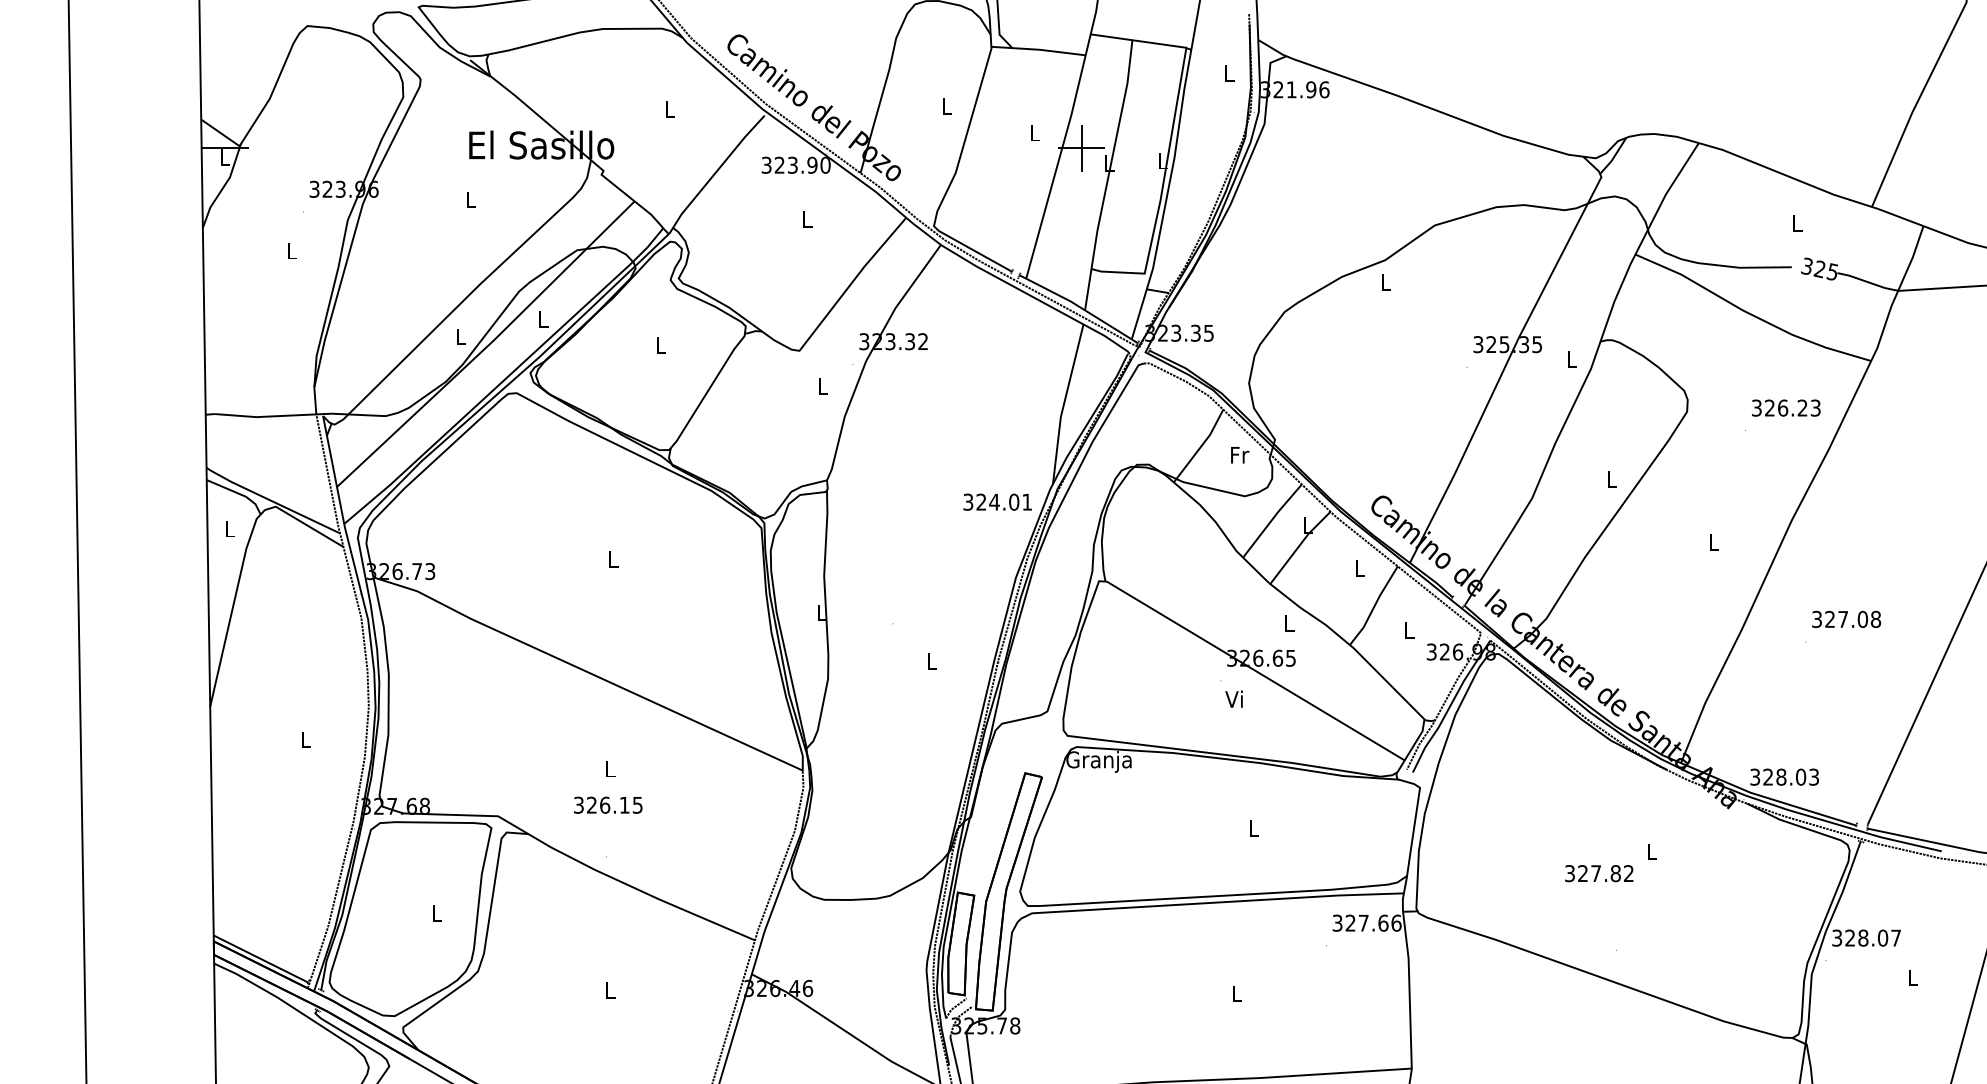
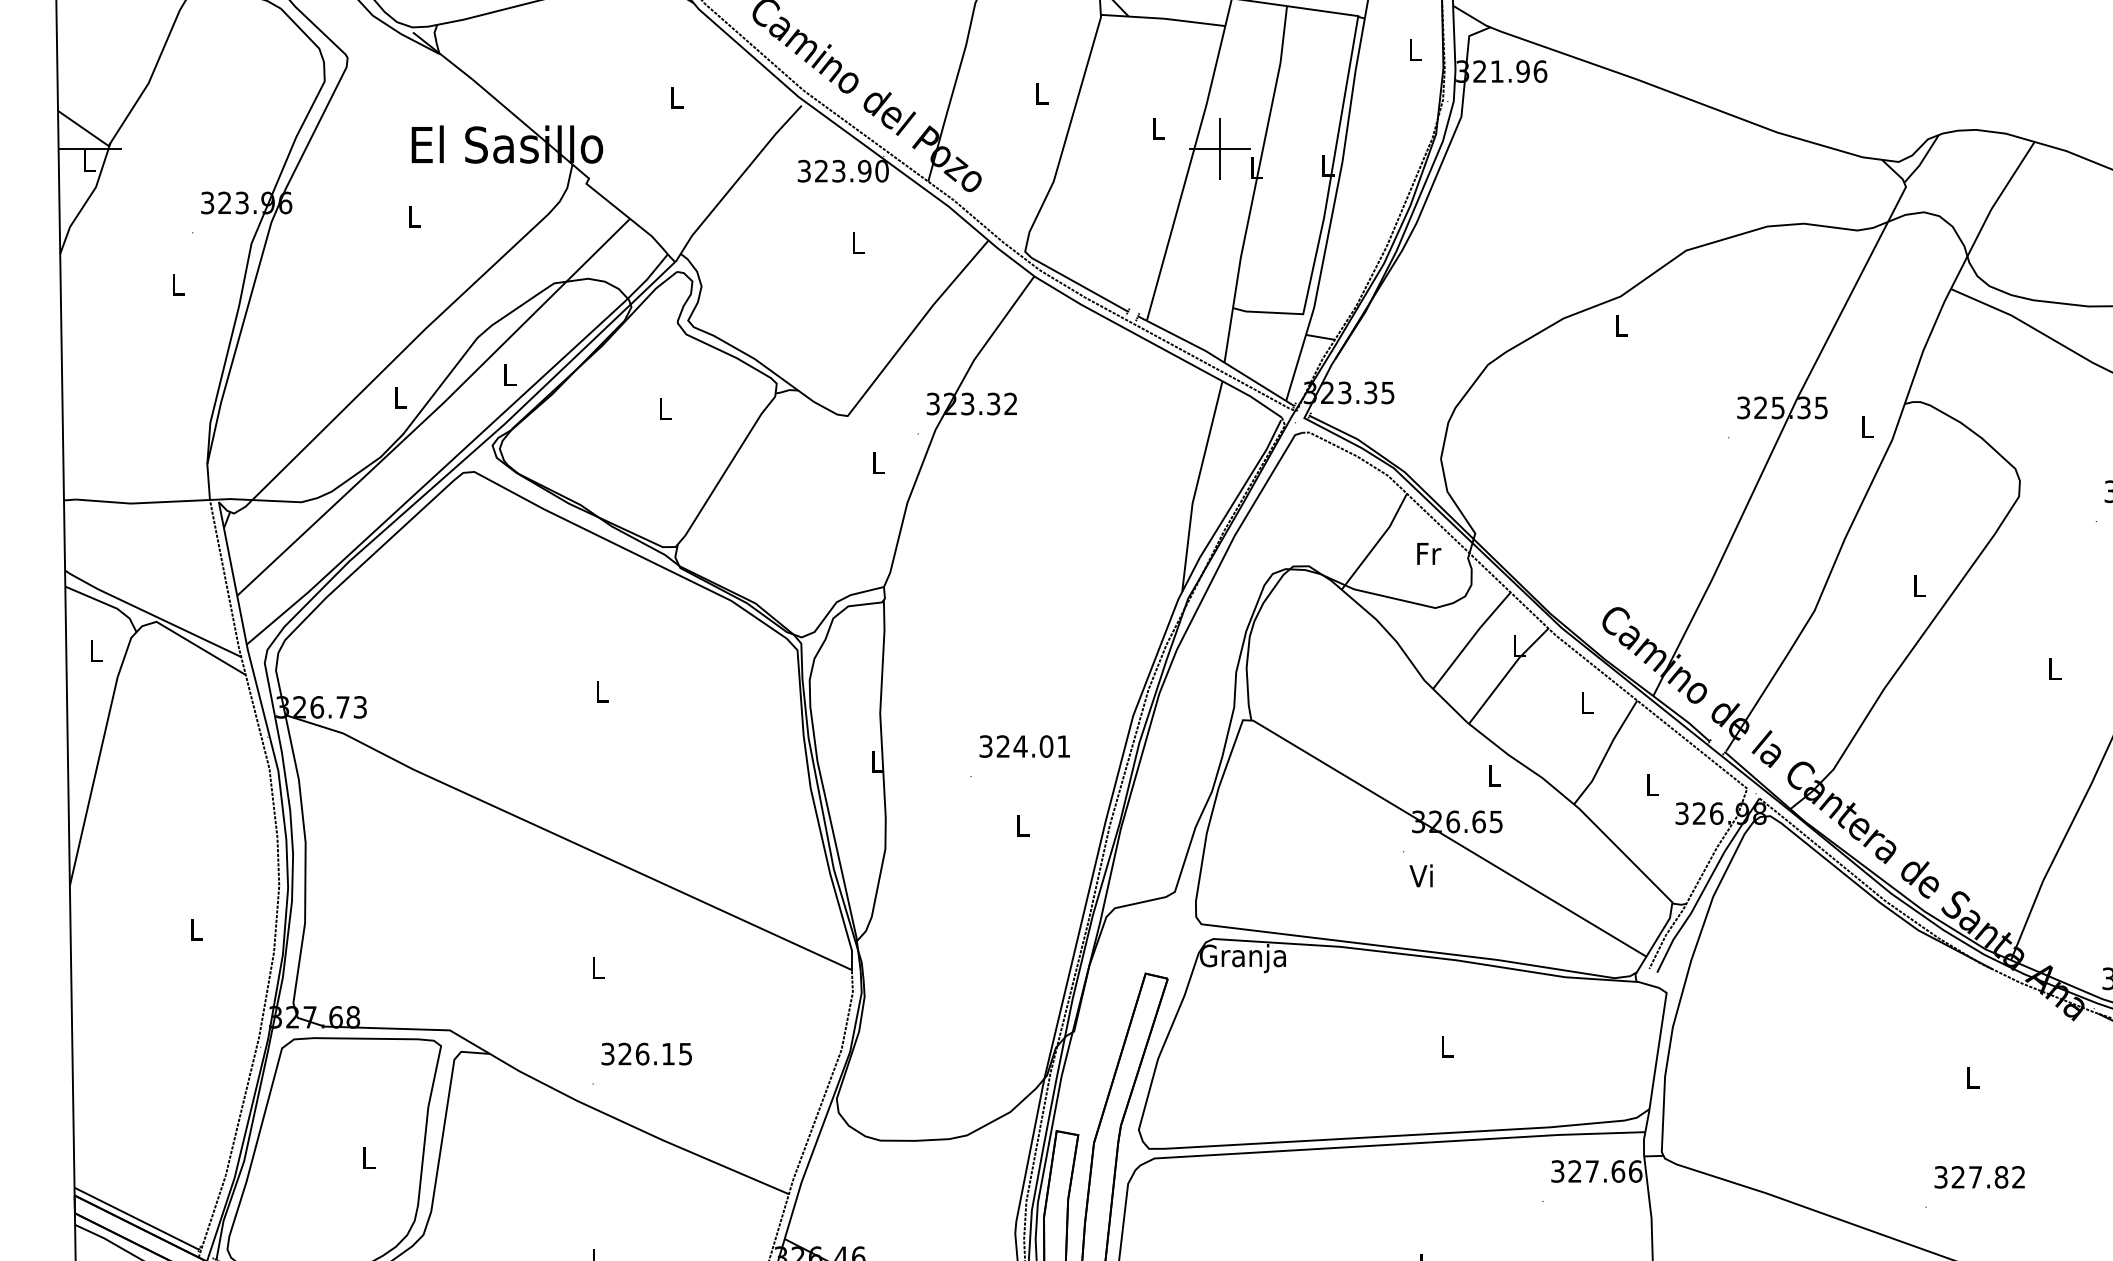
text: (997, 501) -> (1024, 745), moved
text: (608, 804) -> (647, 1053), moved
text: (1599, 873) -> (1980, 1177), moved

